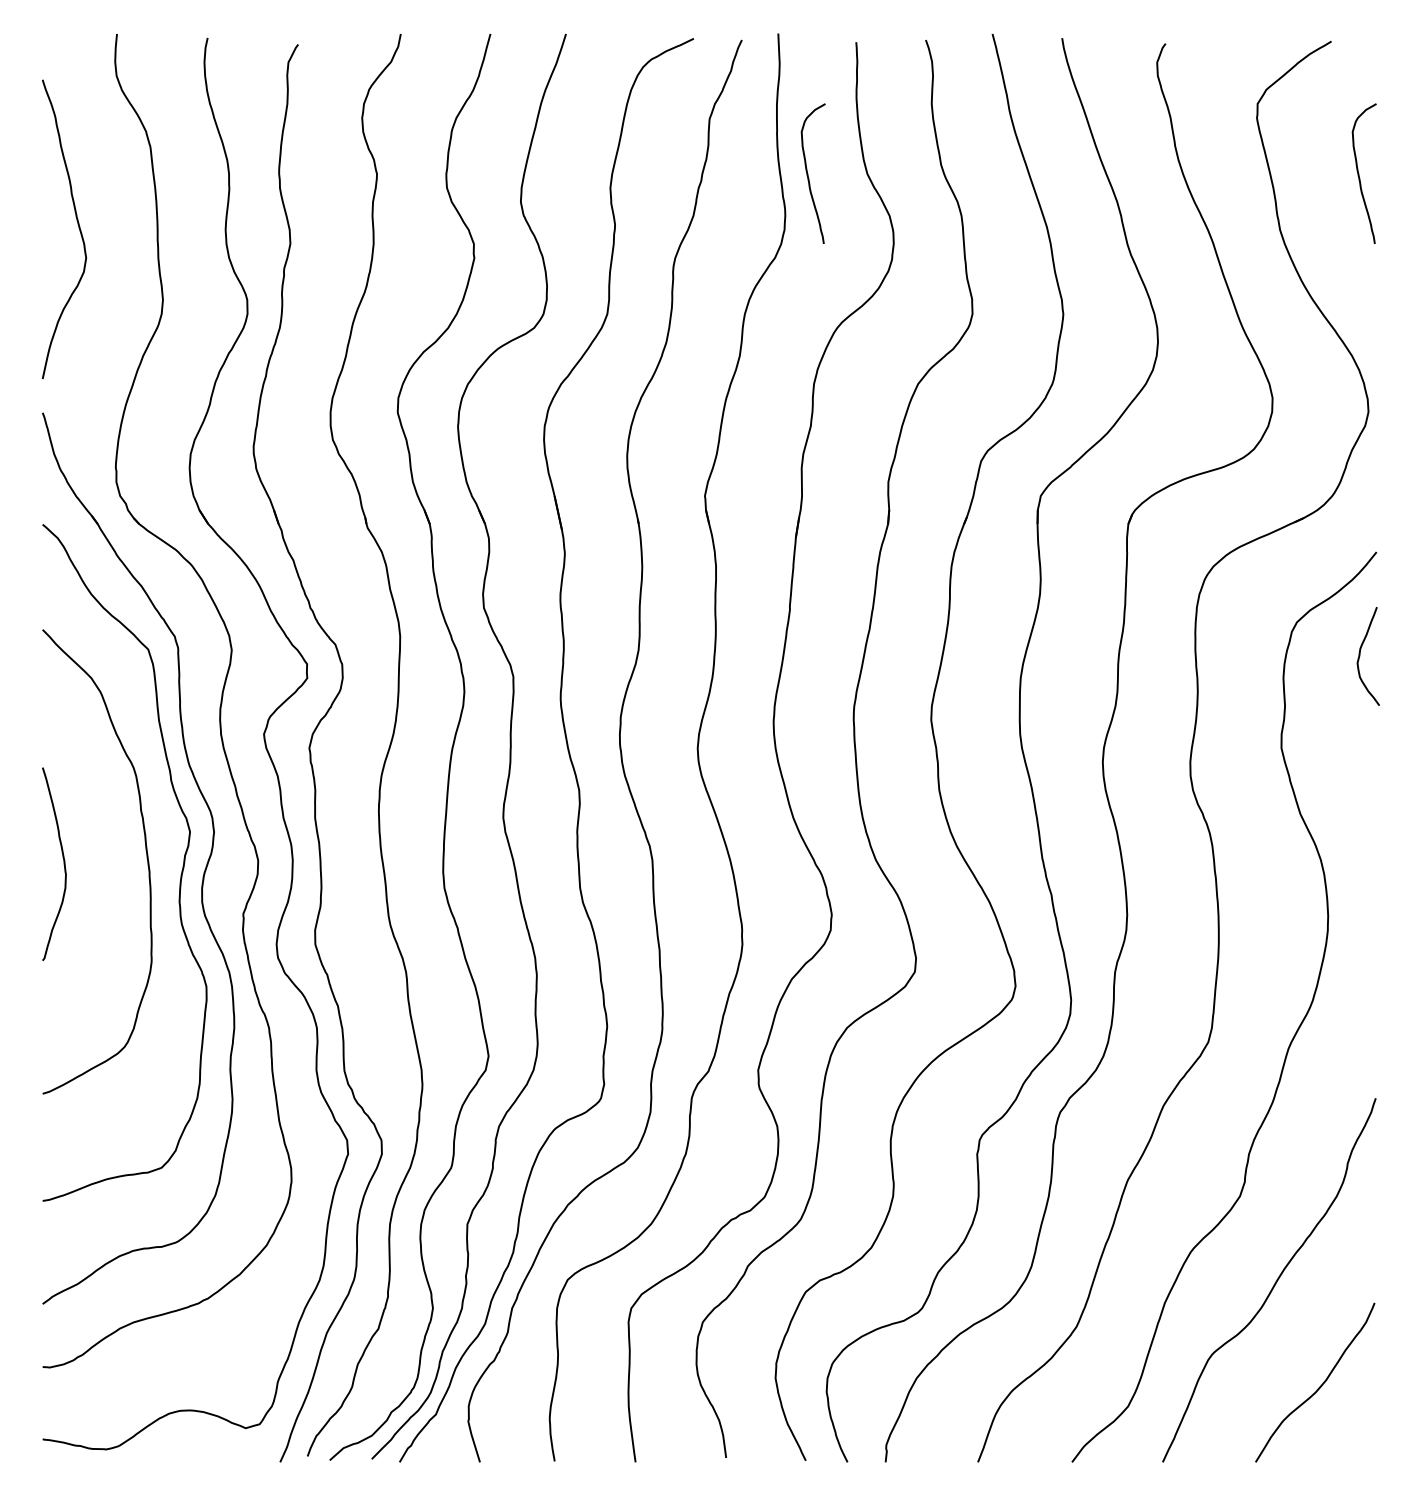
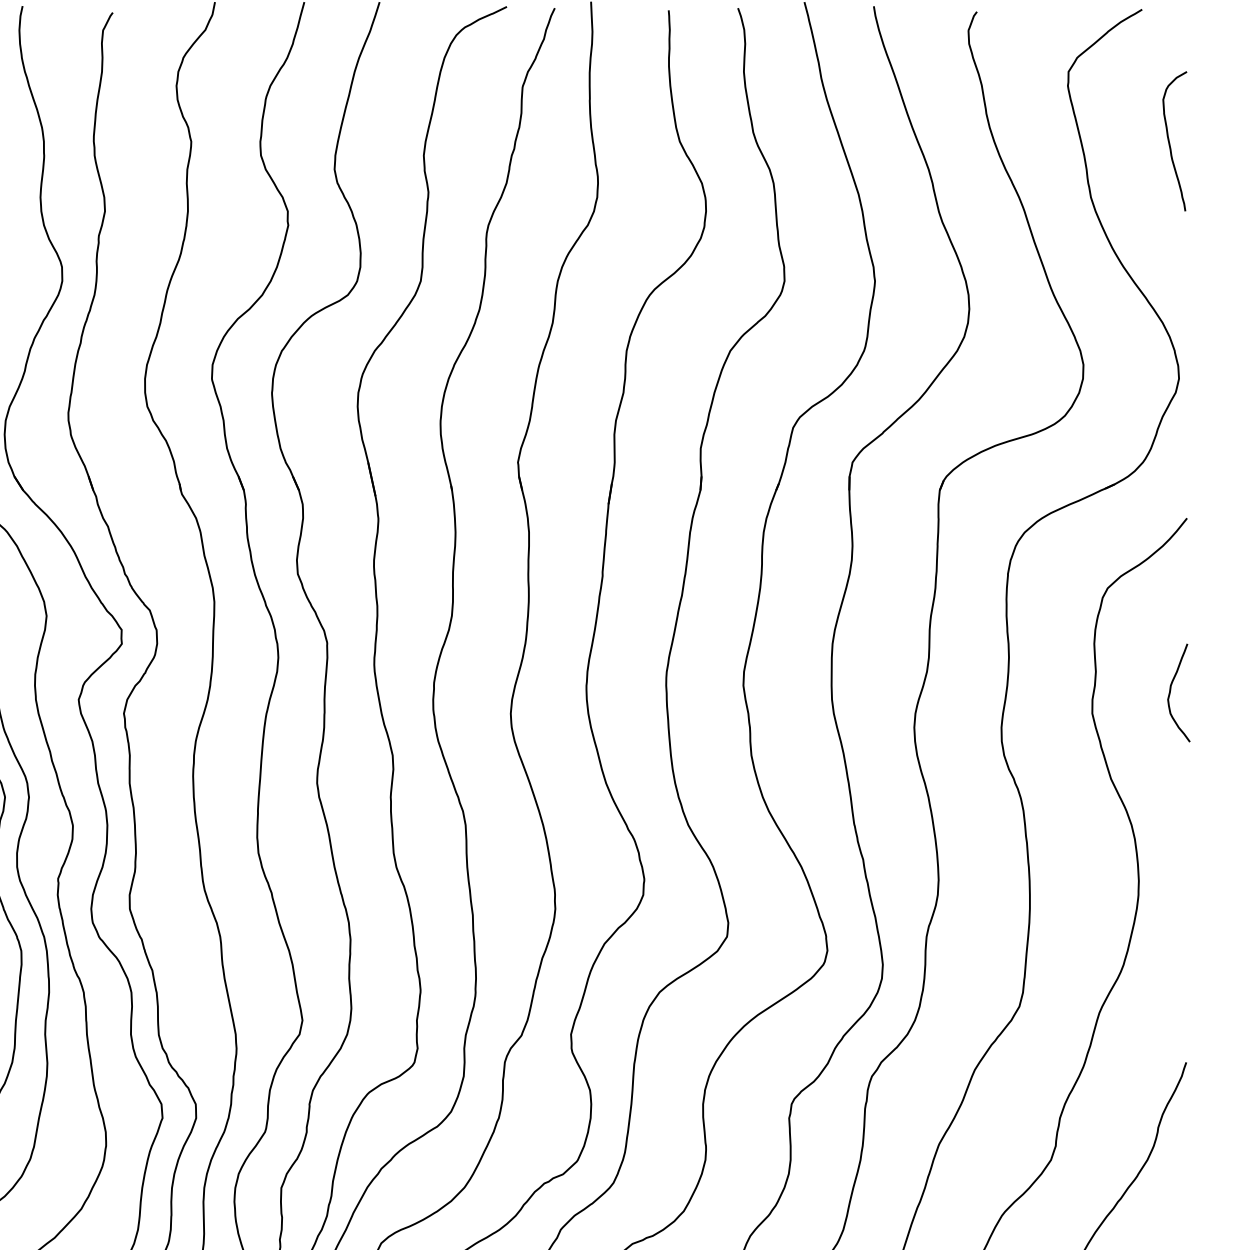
curve: (808, 173) -> (621, 141), removed
curve: (1360, 656) -> (1171, 693), moved

